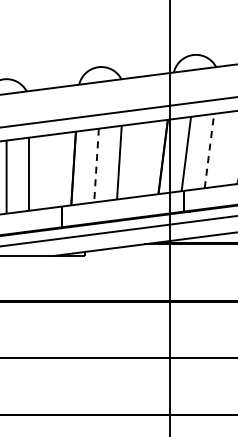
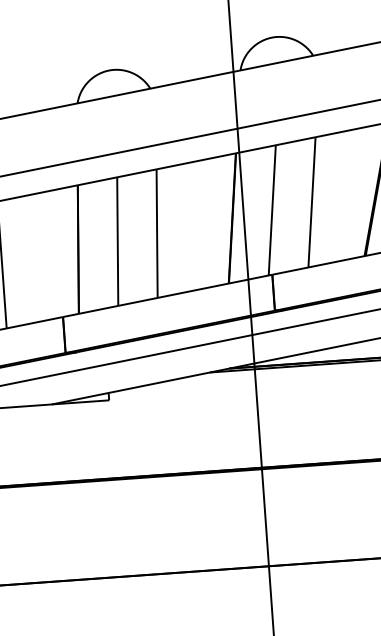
line: (209, 150) -> (312, 201), dashed -> solid
line: (96, 165) -> (117, 241), dashed -> solid

